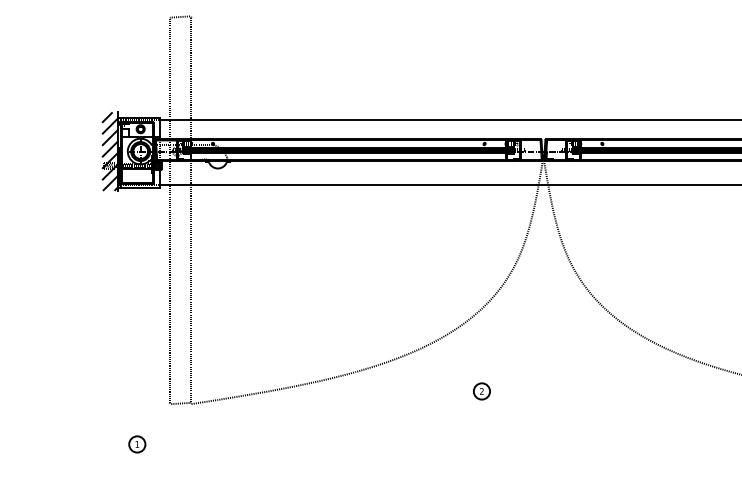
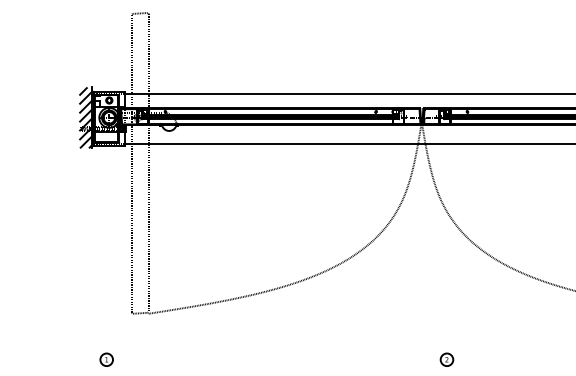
part: (481, 391) -> (446, 359), moved
part: (137, 444) -> (106, 359), moved

